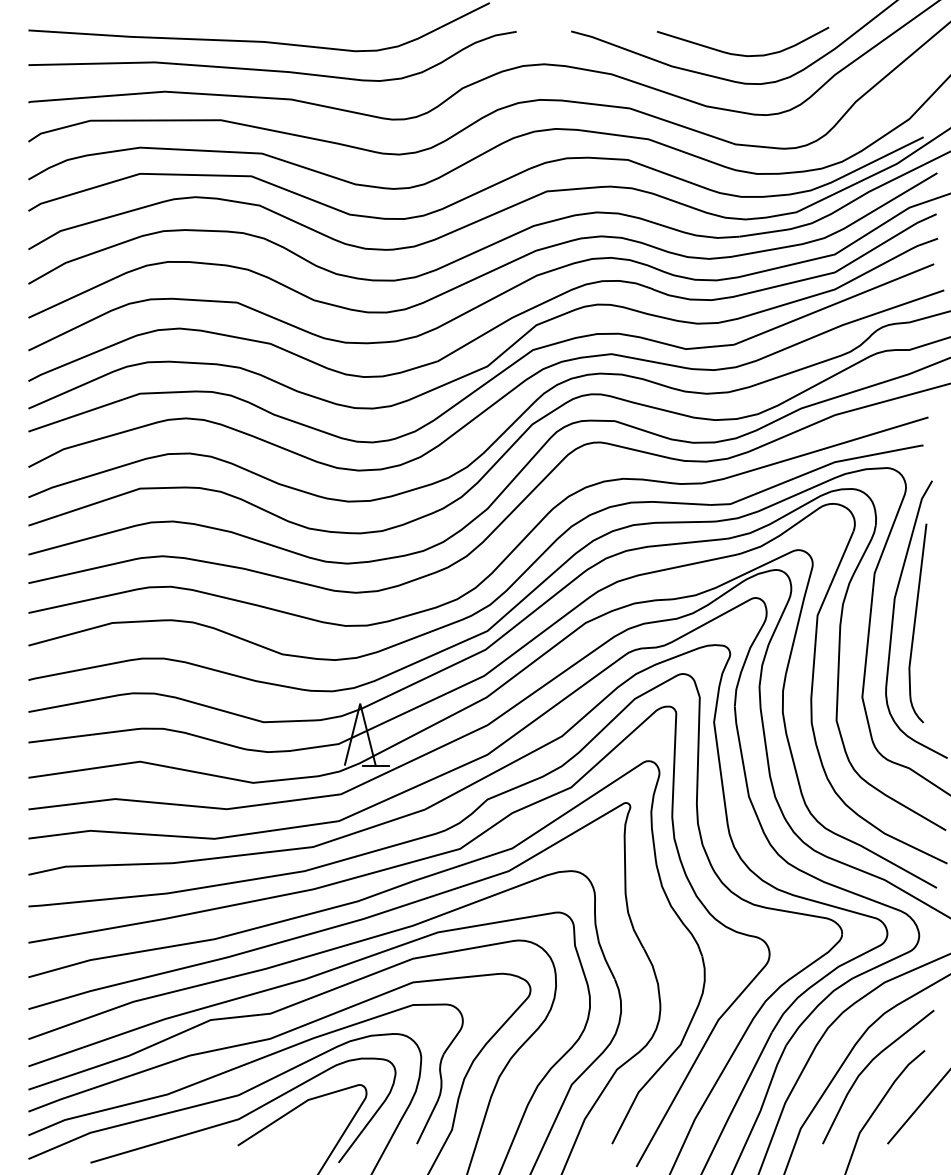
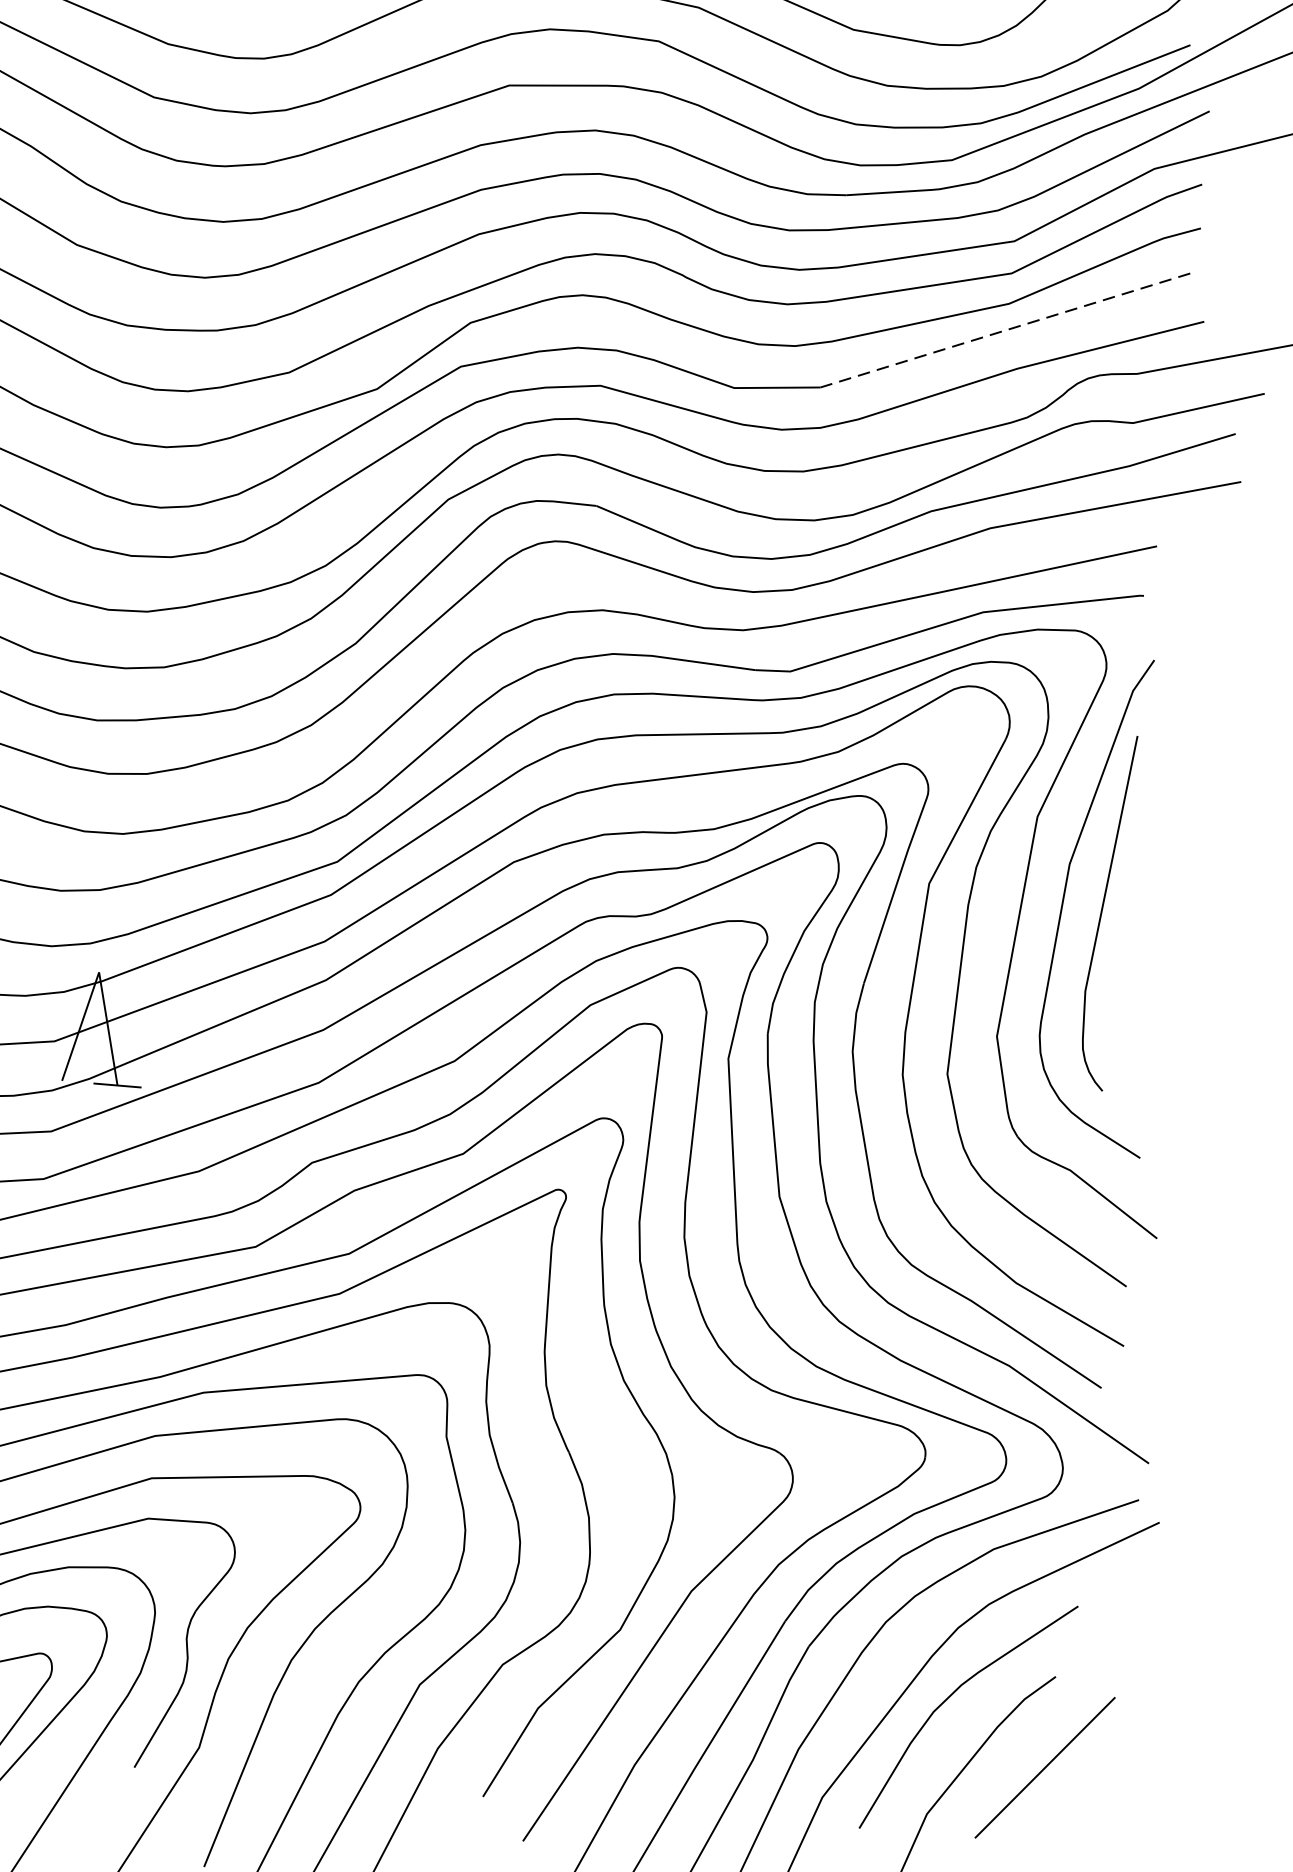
line: (834, 304) -> (1006, 330), solid -> dashed

